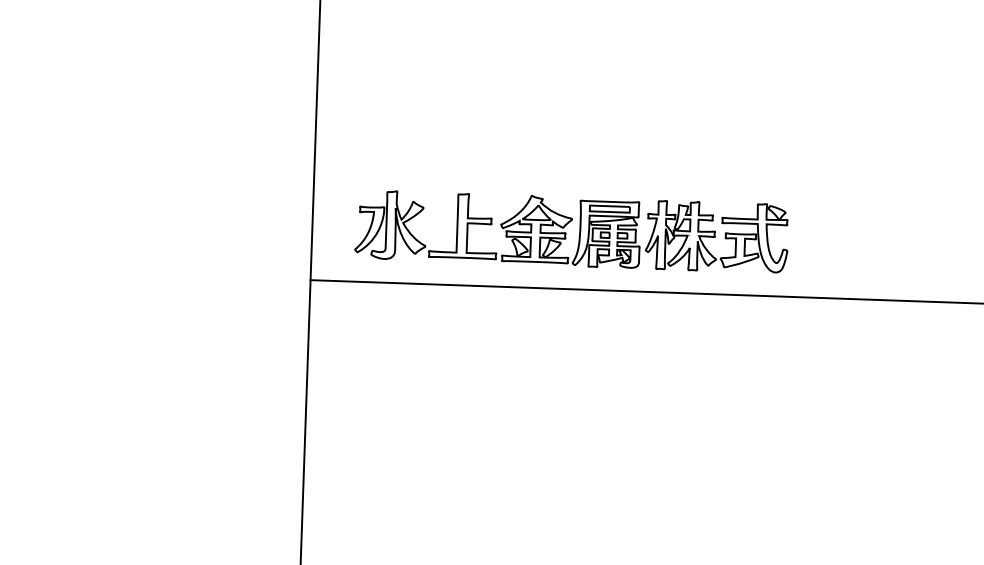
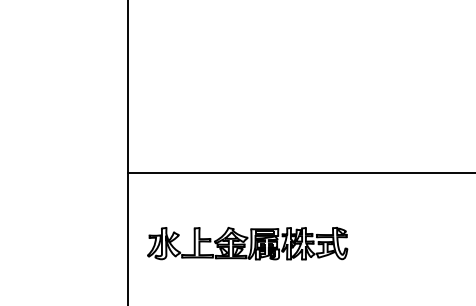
part: (571, 231) -> (247, 243), moved

